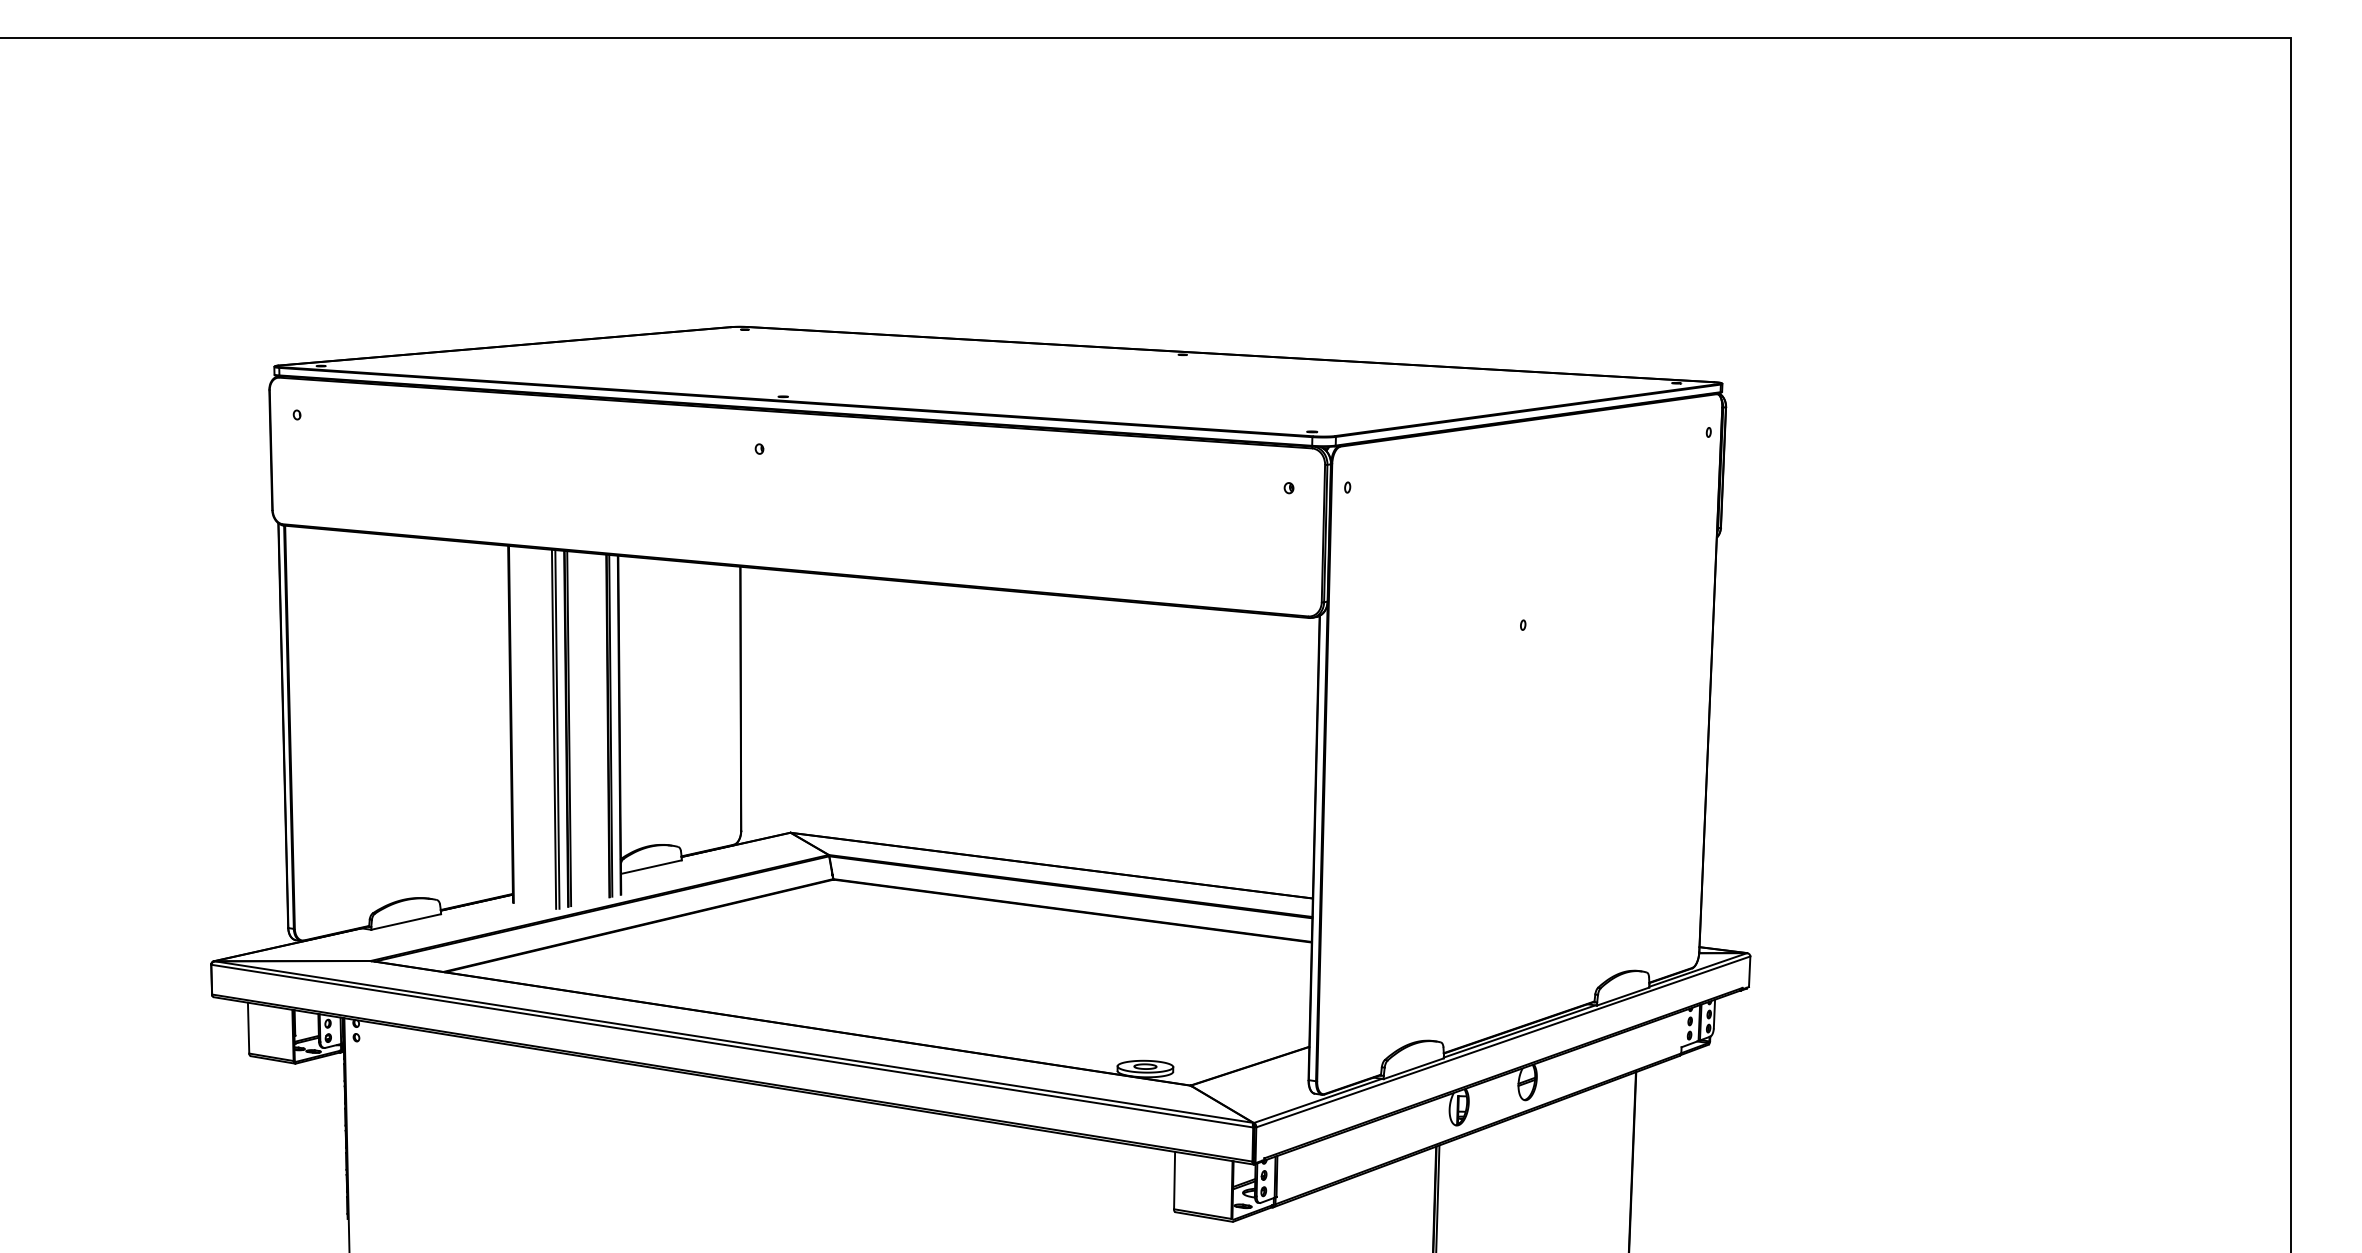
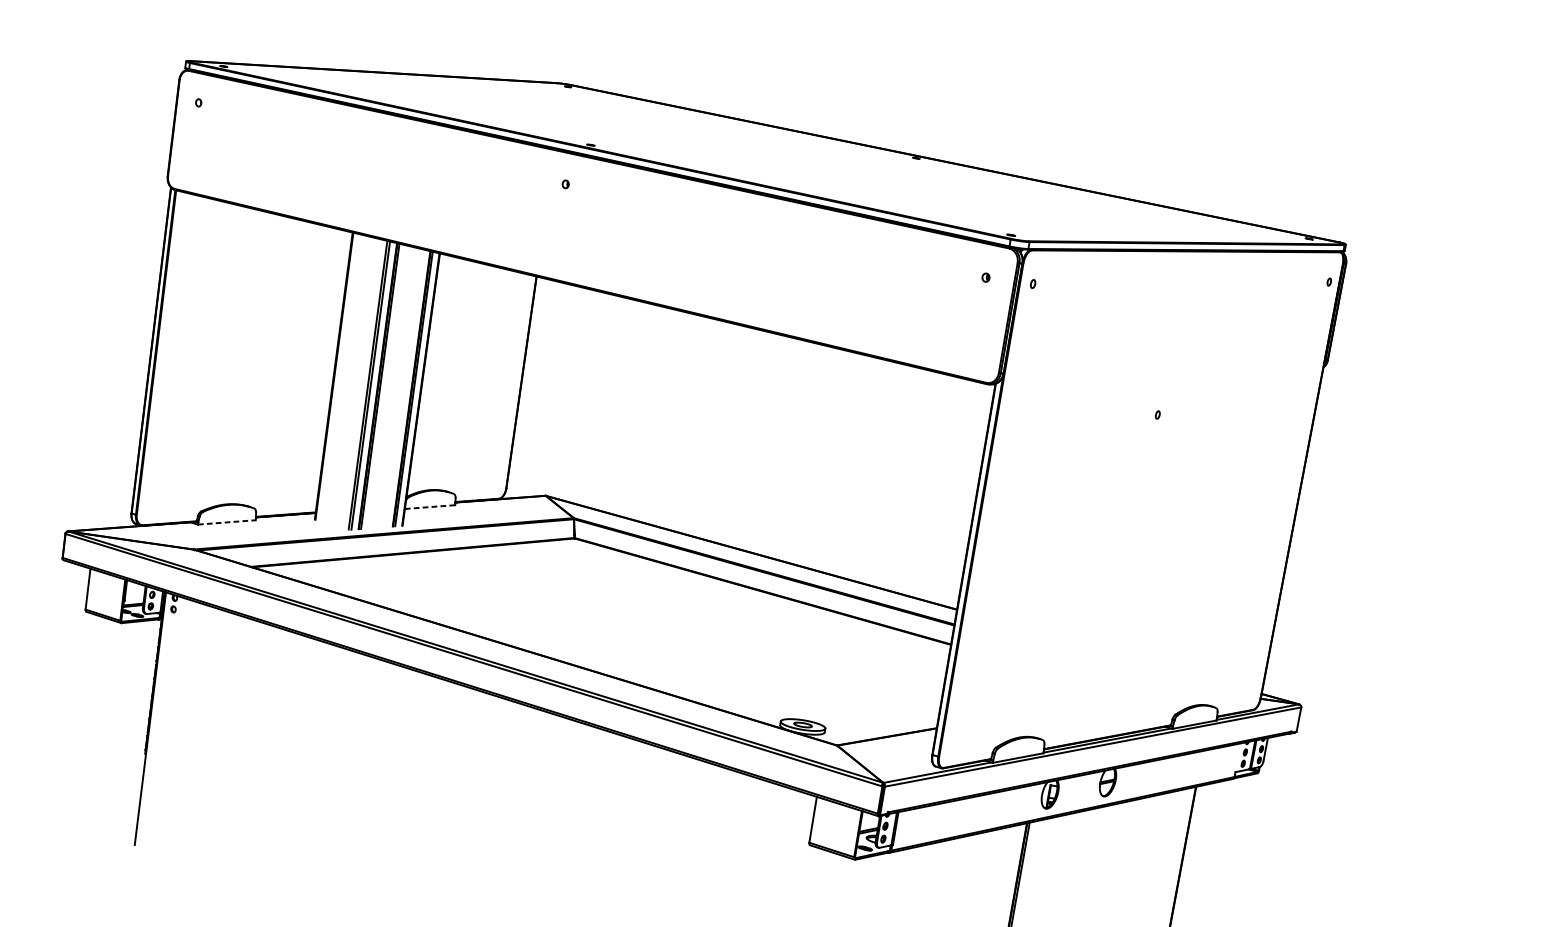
line: (651, 867) -> (430, 507), solid -> dashed
line: (406, 921) -> (227, 522), solid -> dashed

